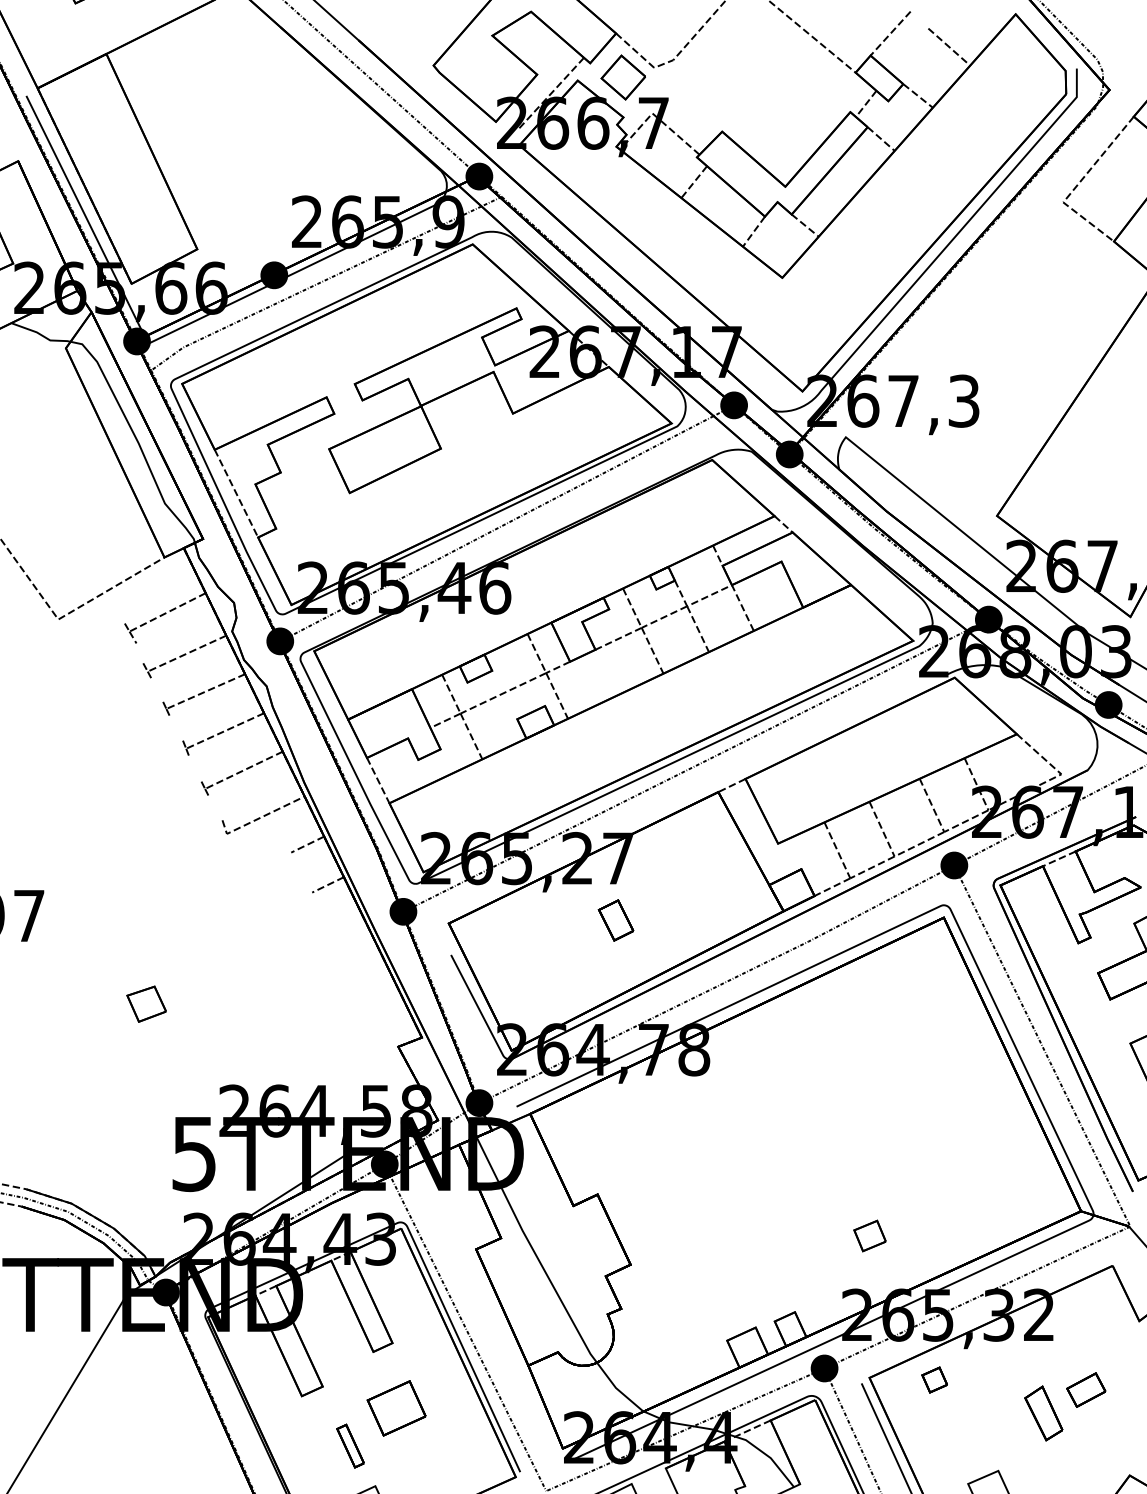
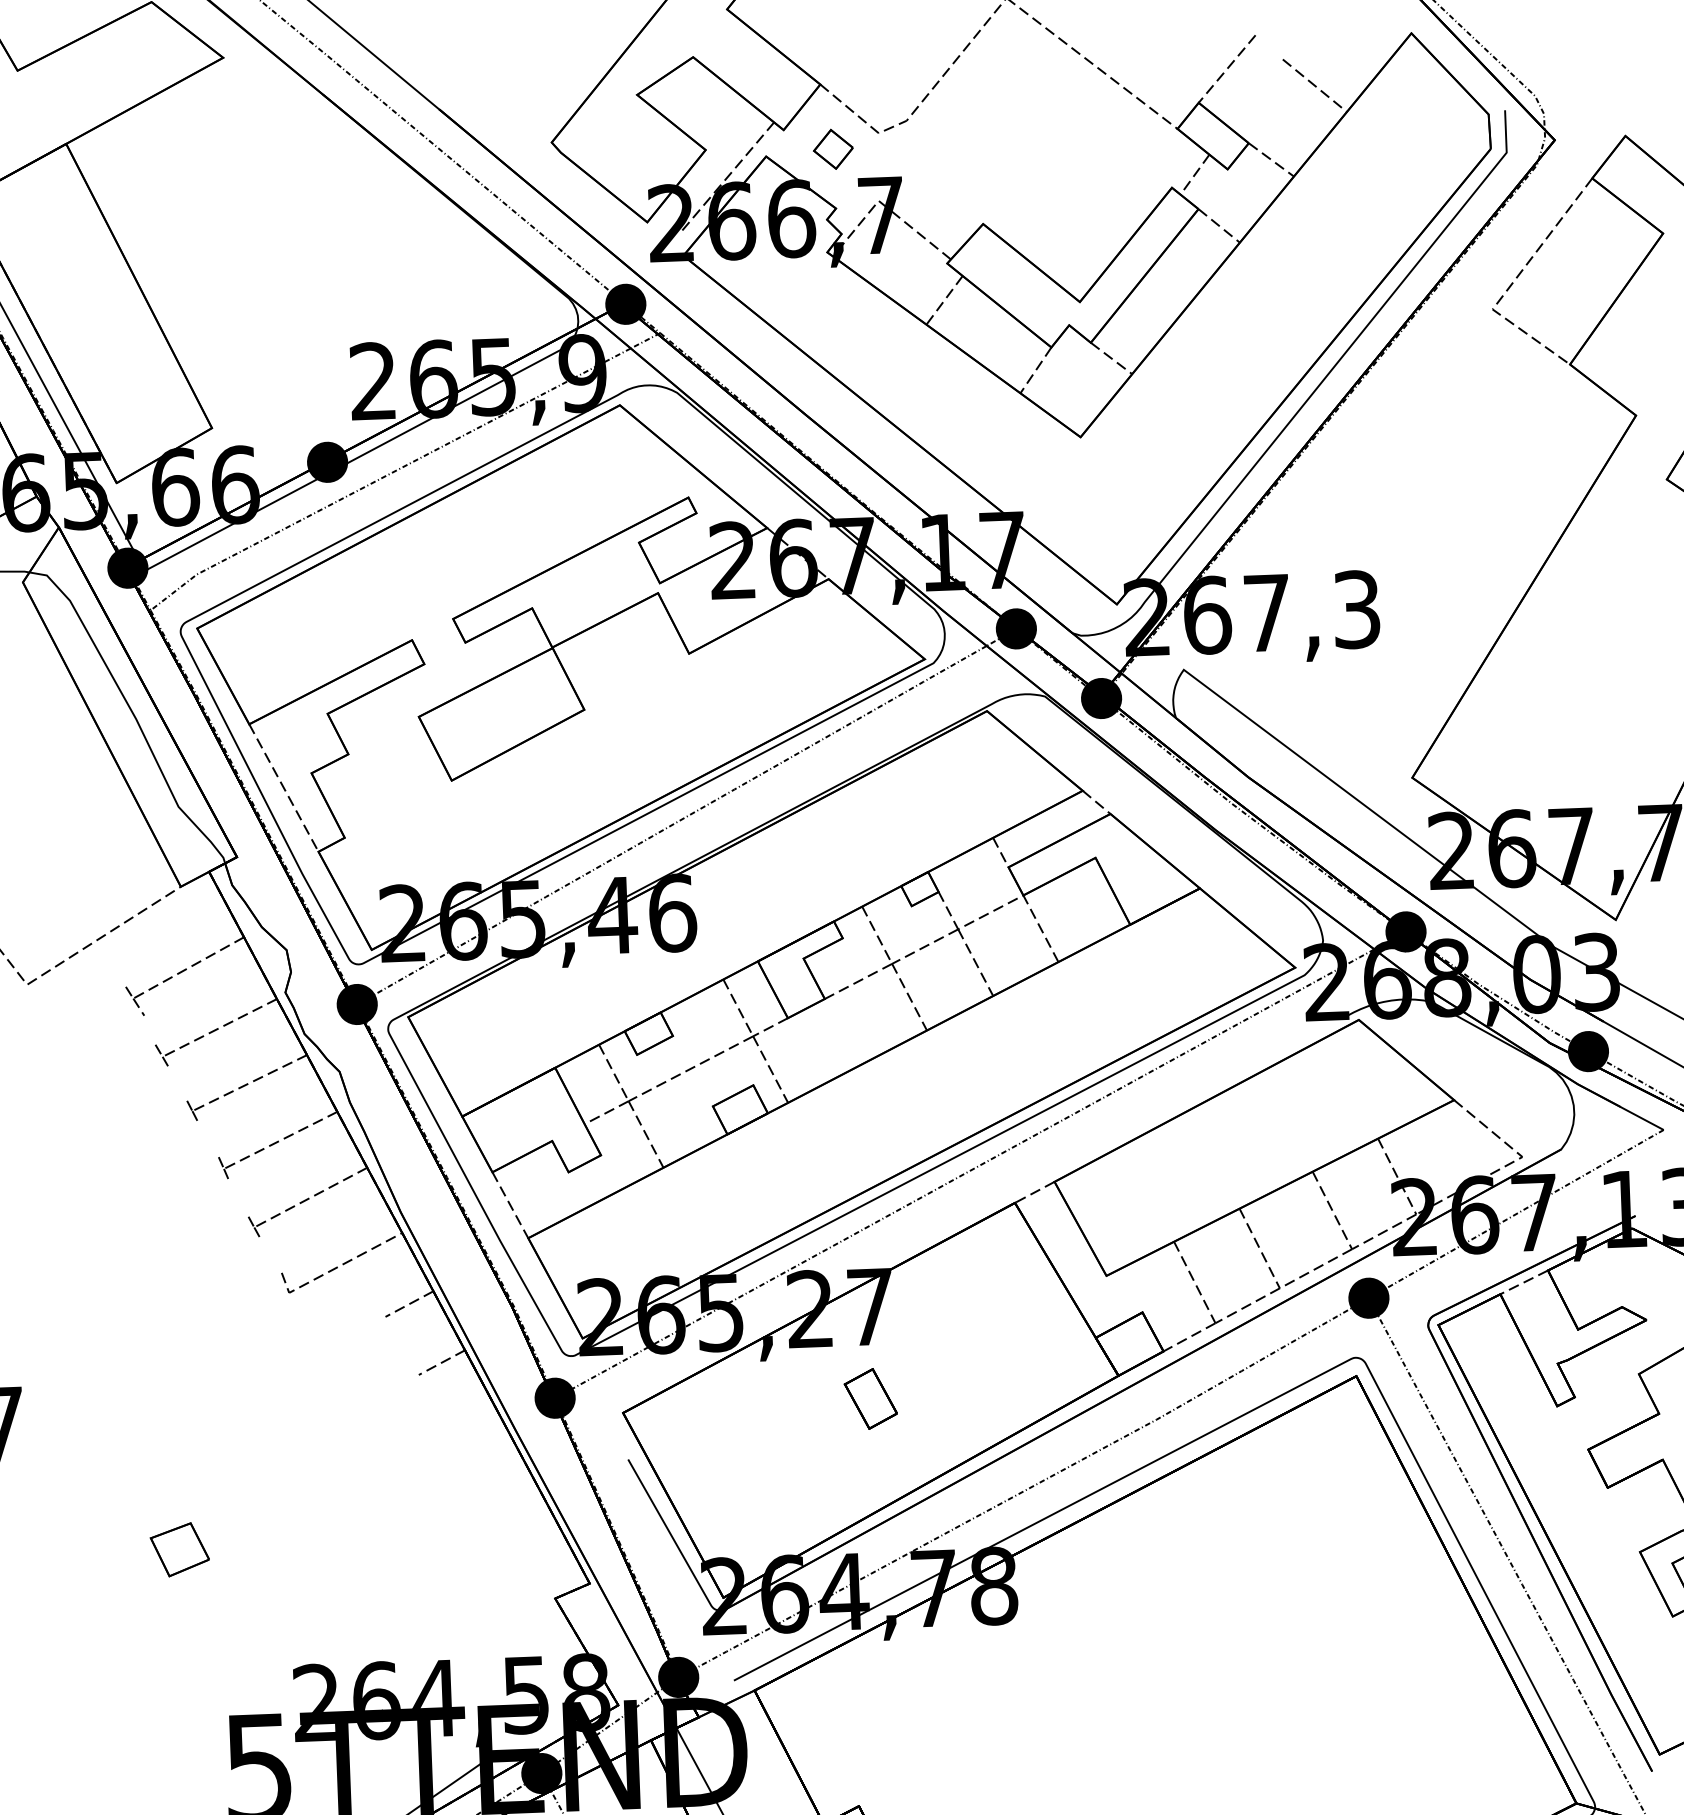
part: (622, 77) -> (832, 149), size x0.6

